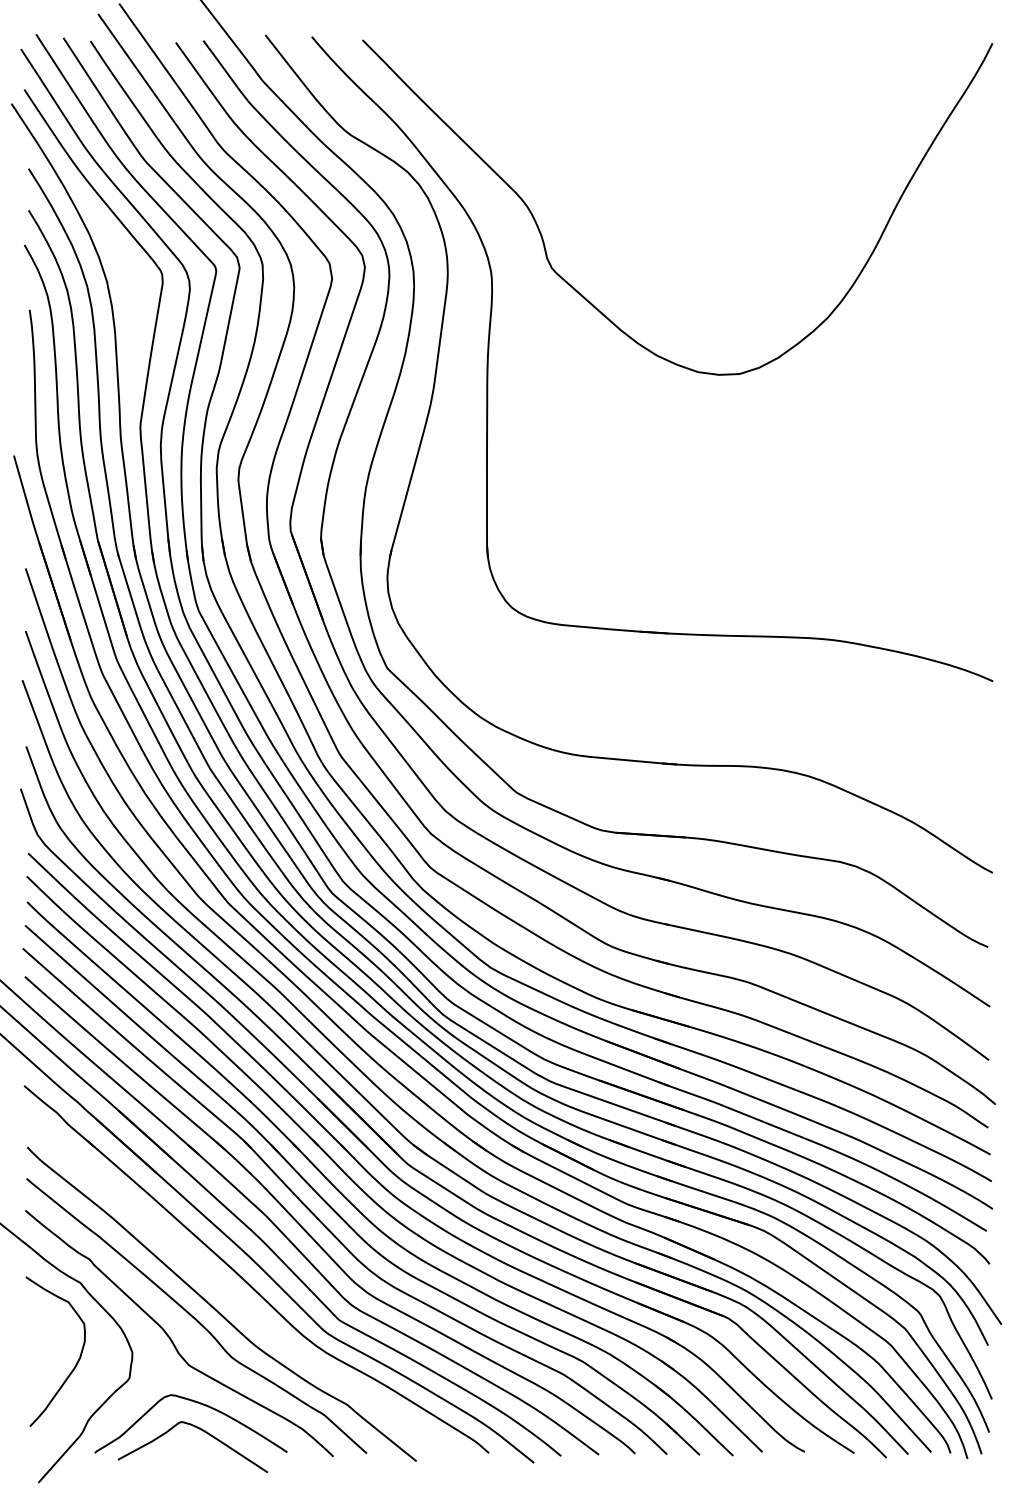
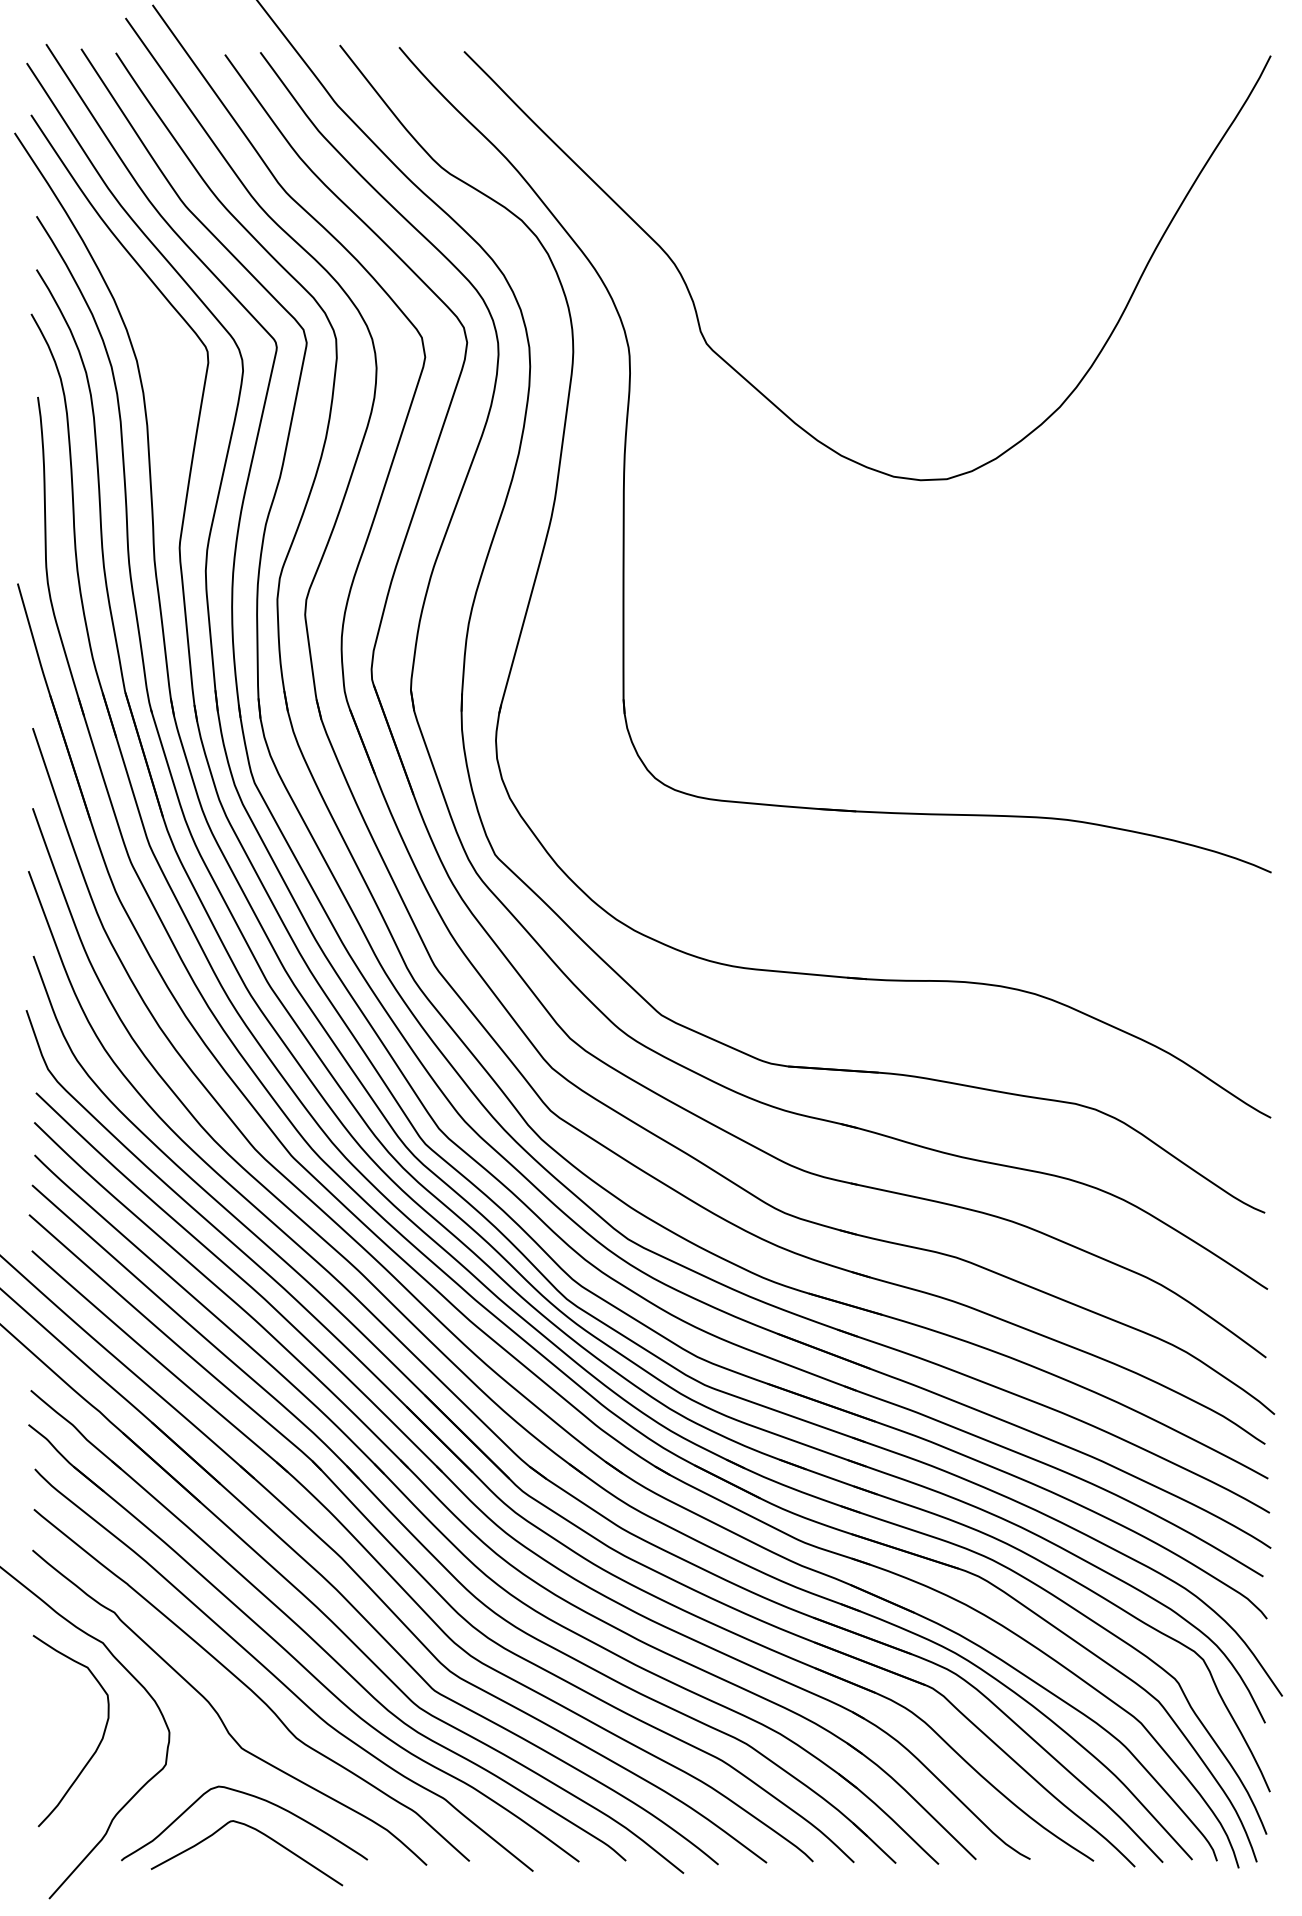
part: (227, 1291) -> (291, 1654), added

